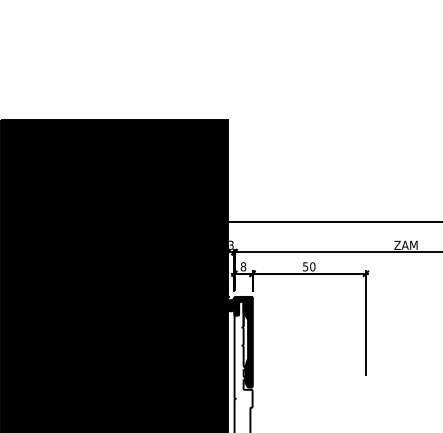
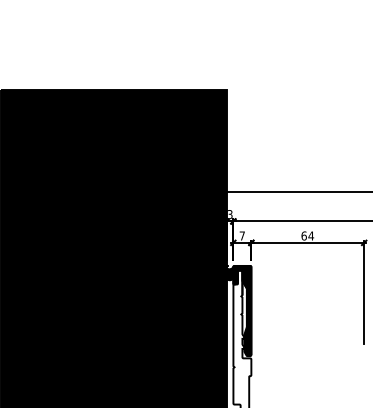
text: (243, 266) -> (242, 235), 8 -> 7
text: (309, 266) -> (307, 235), 50 -> 64

